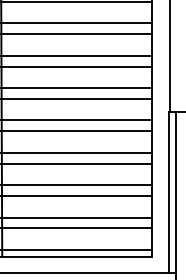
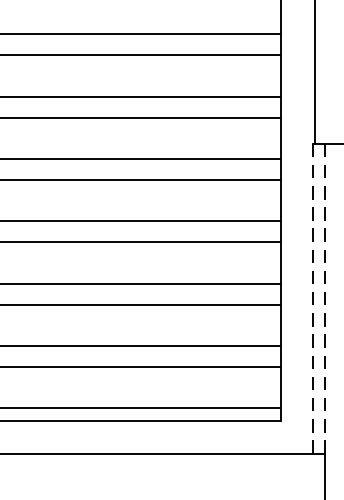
line: (169, 192) -> (313, 297), solid -> dashed
line: (175, 192) -> (325, 297), solid -> dashed

